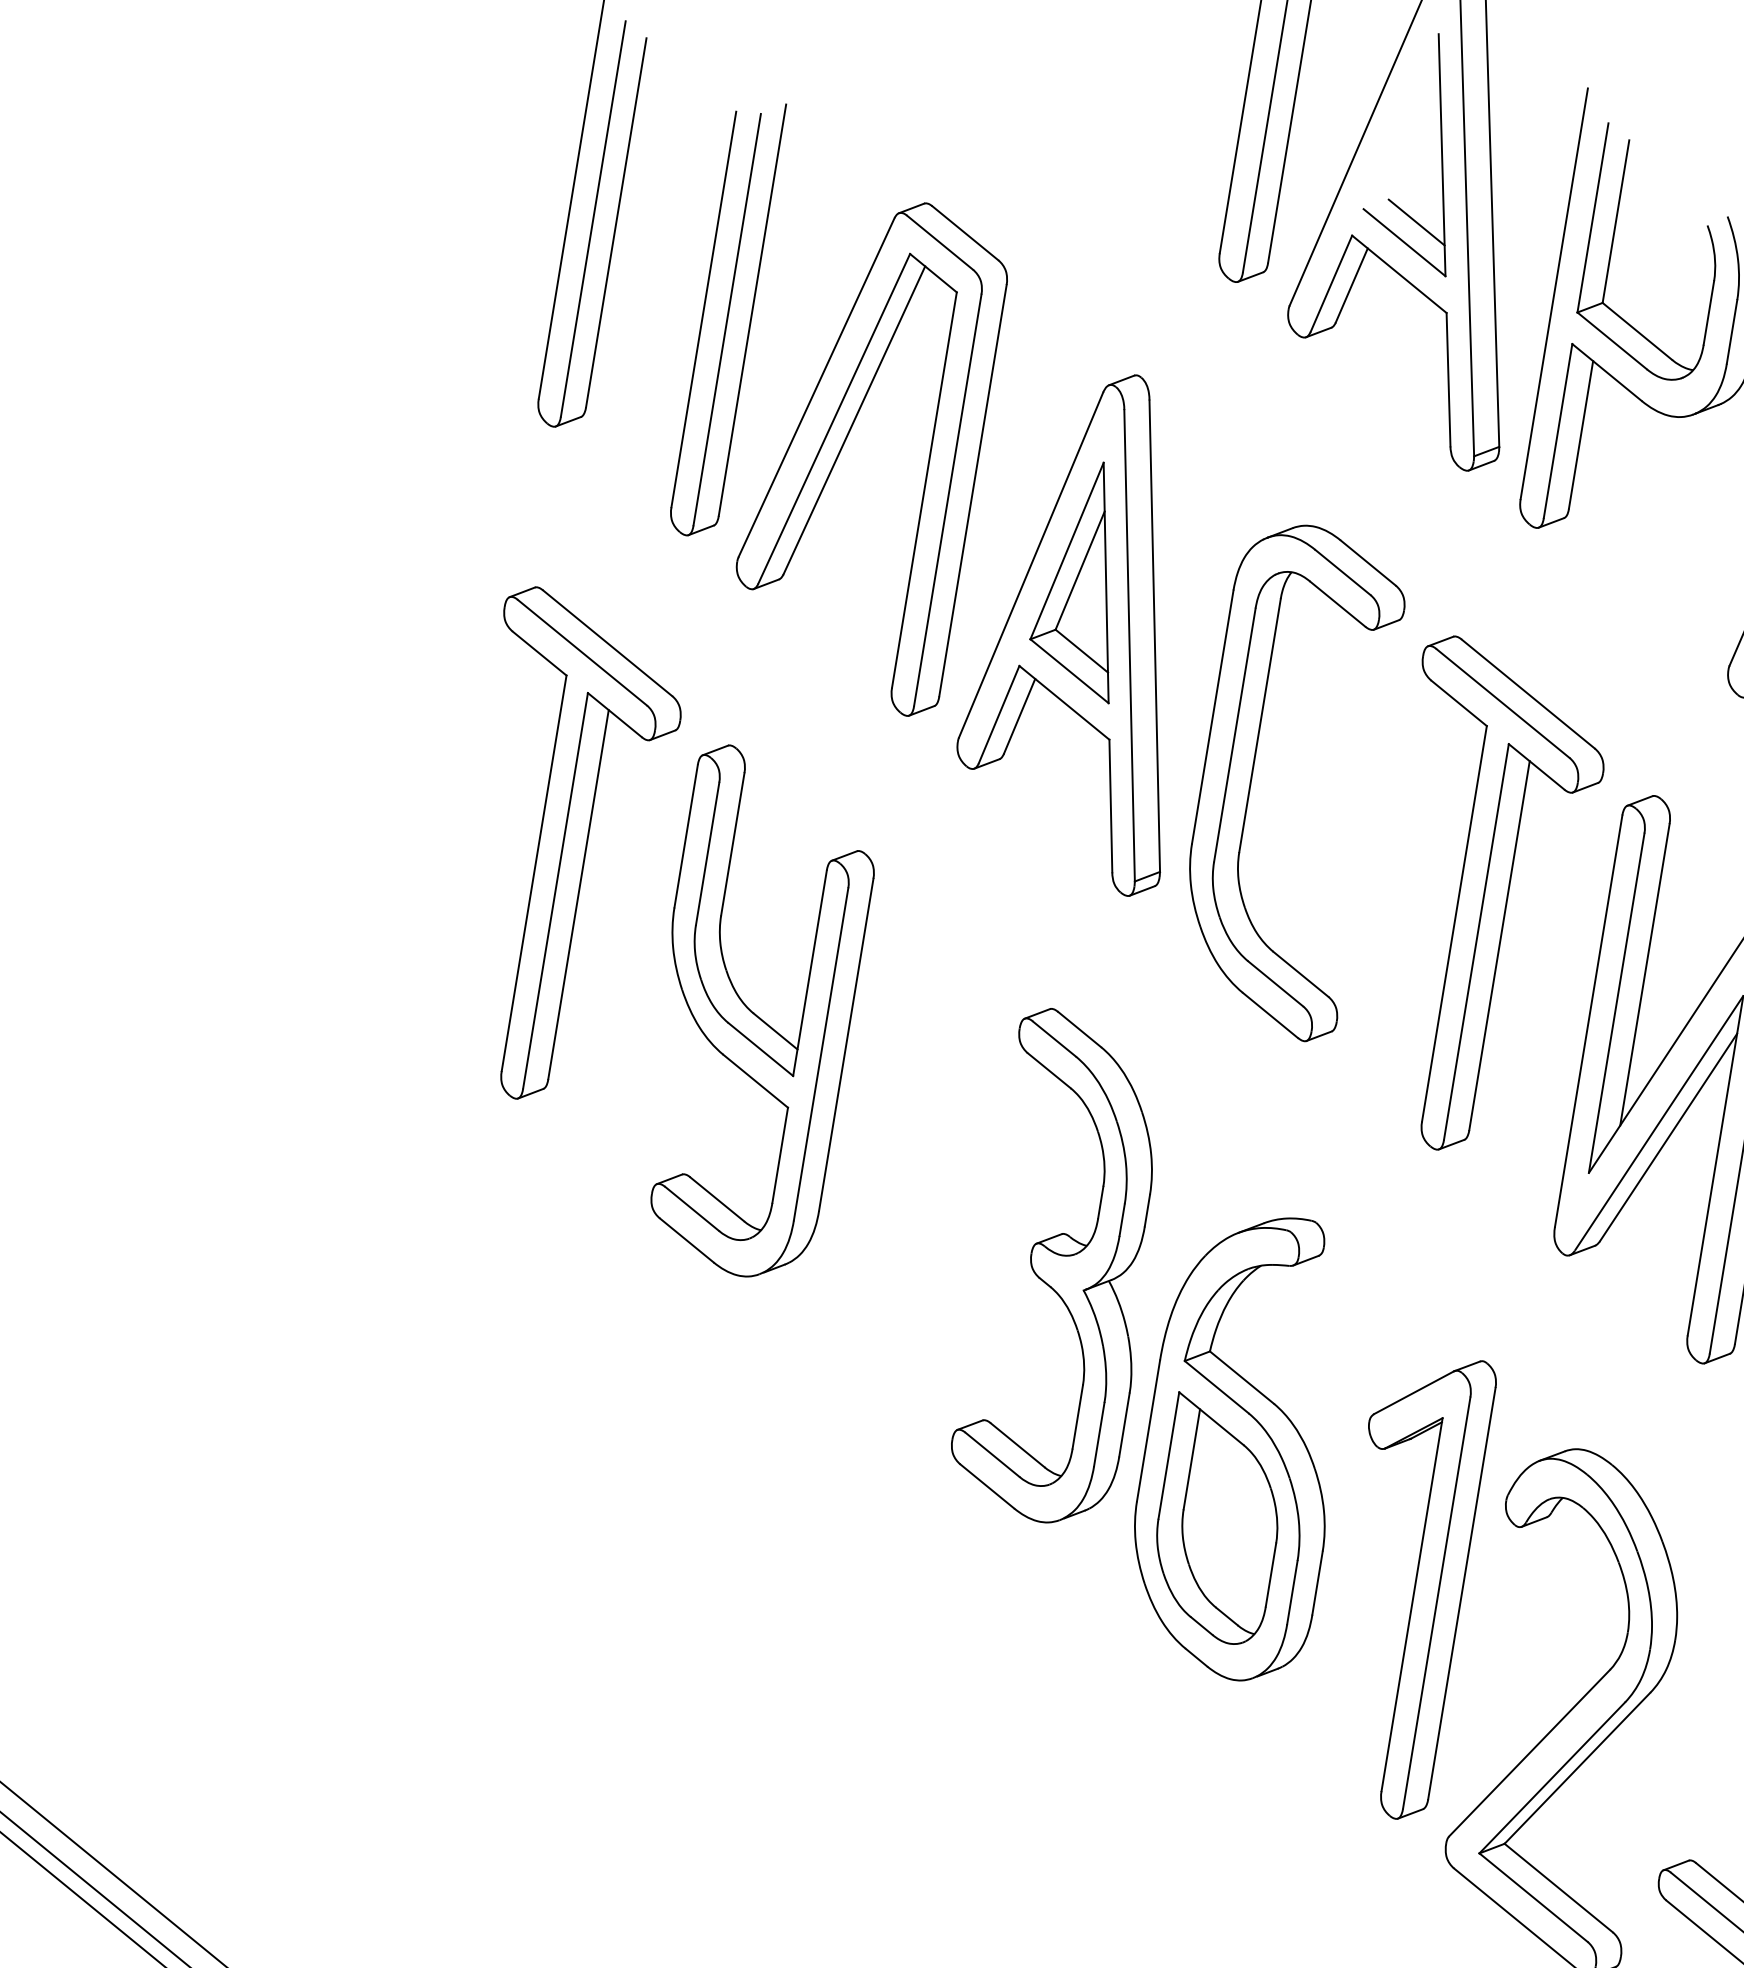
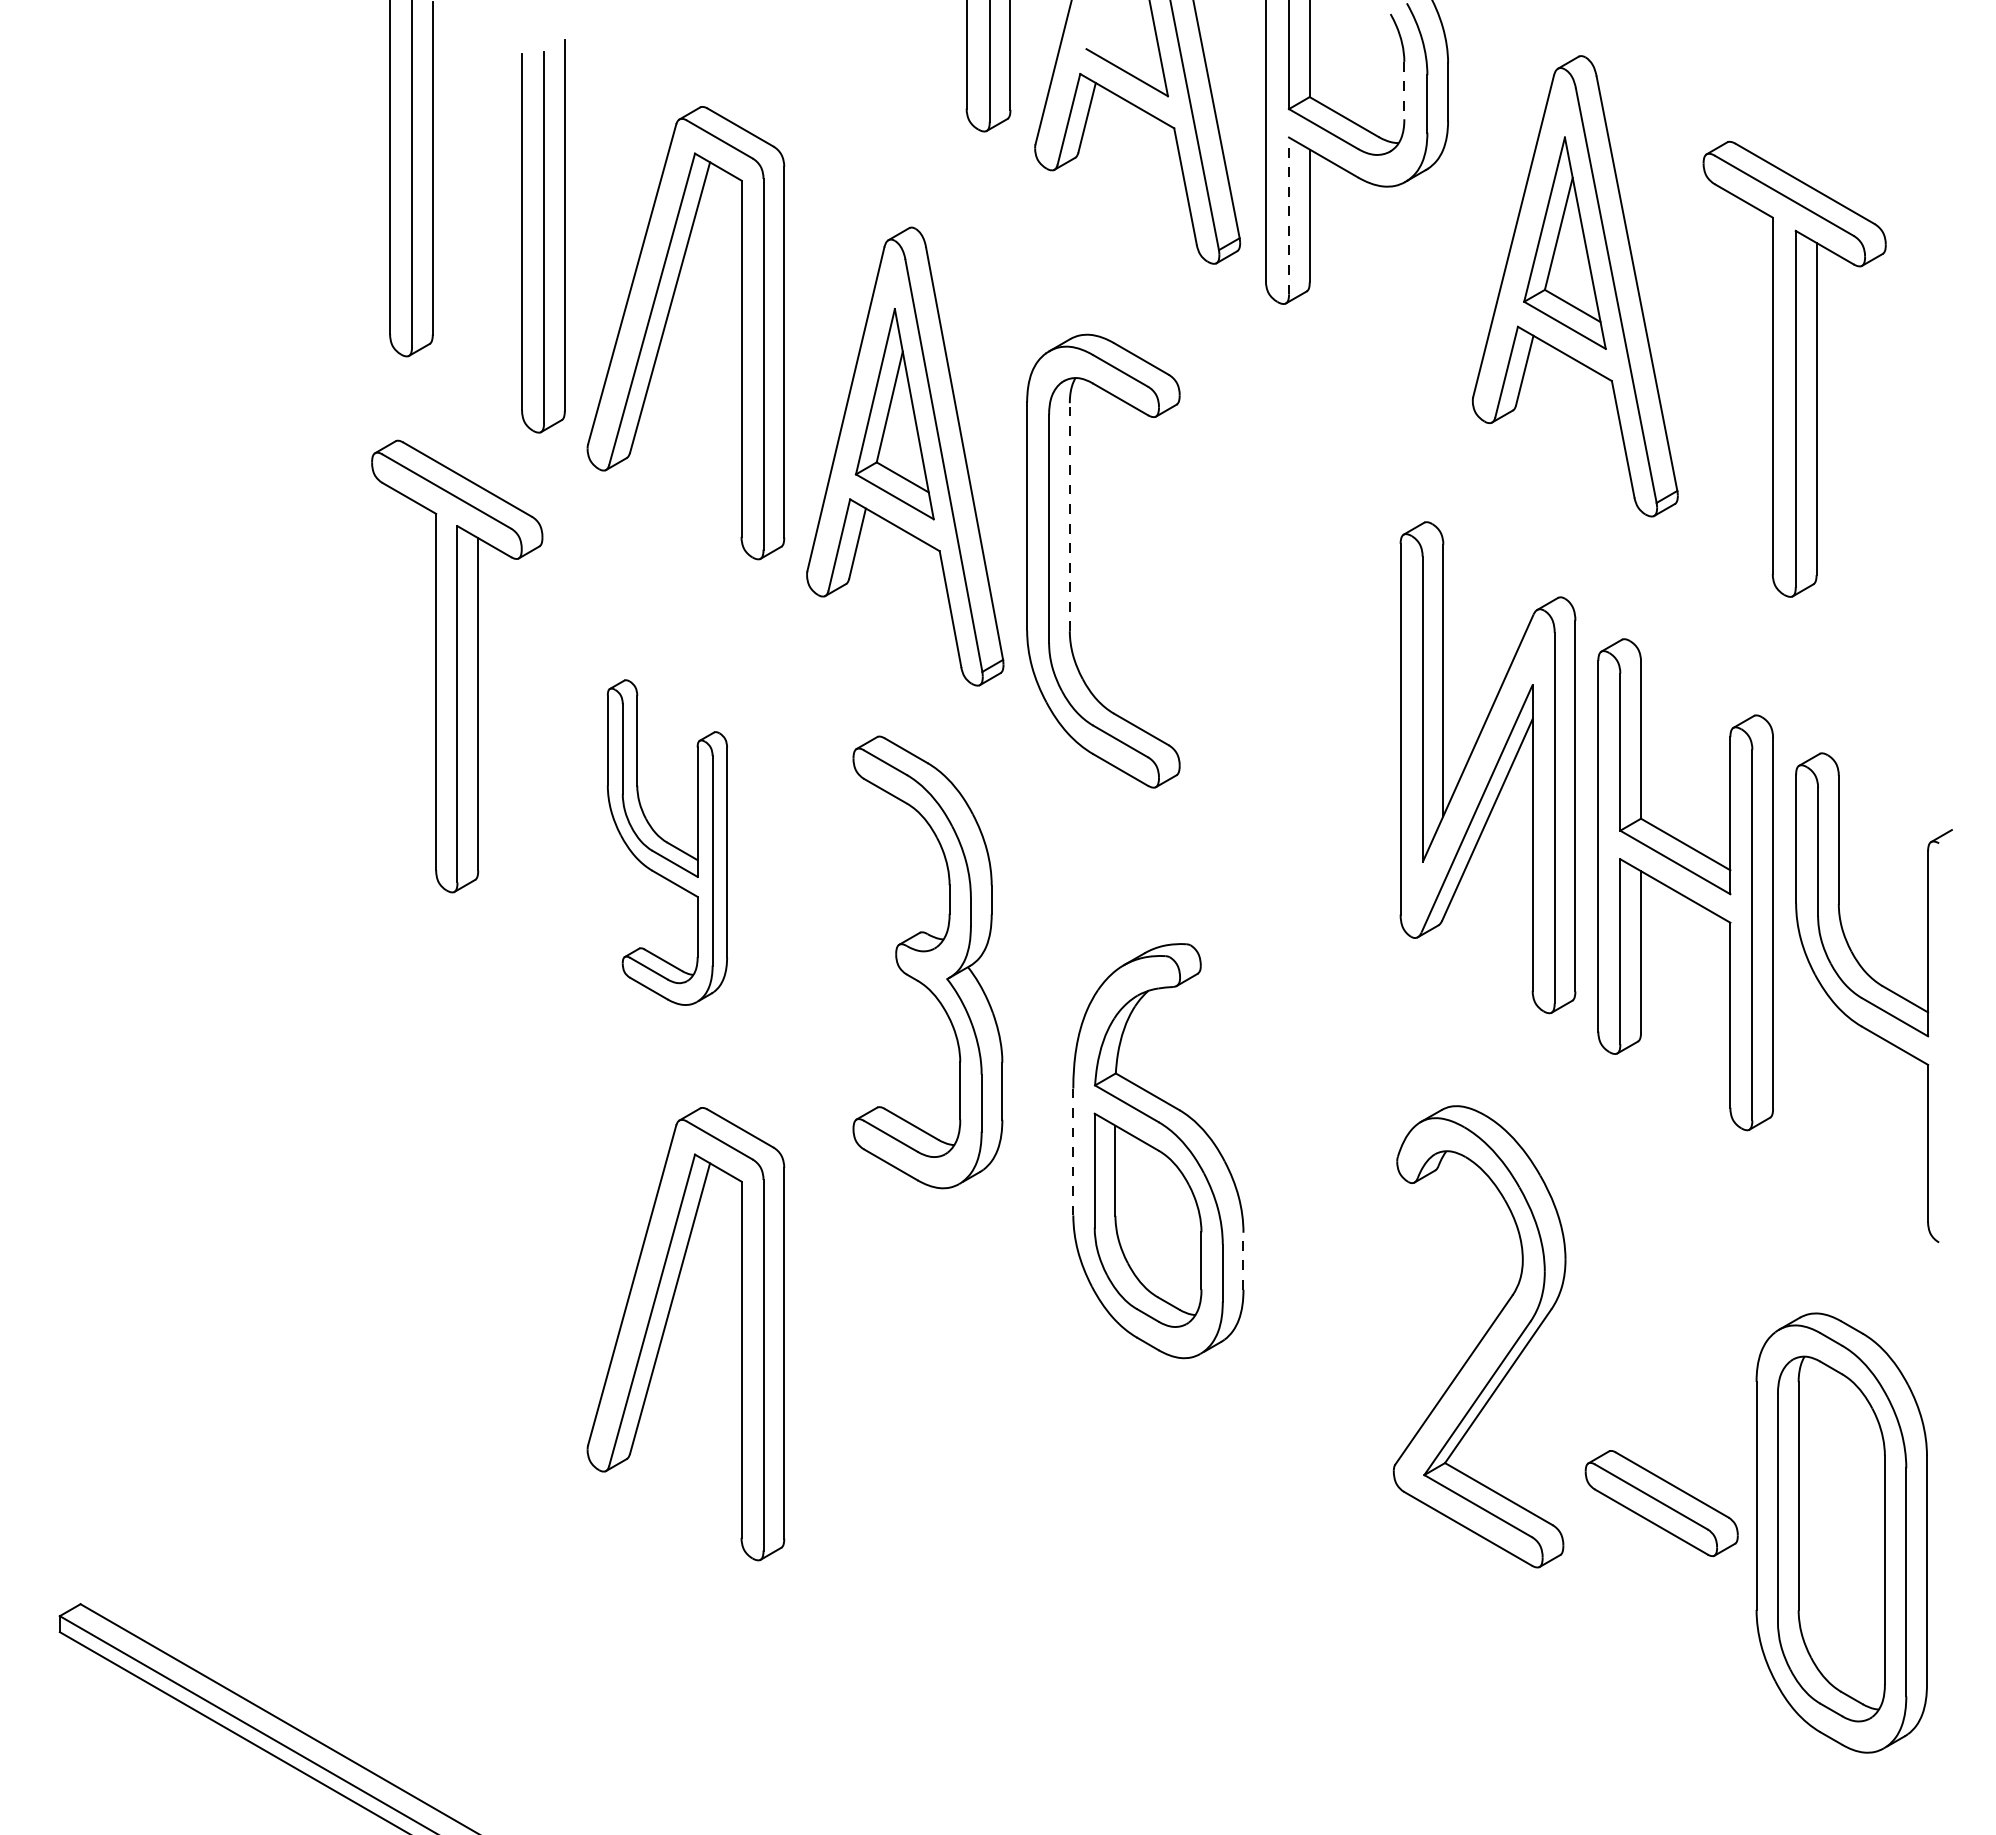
line: (1416, 222) -> (1134, 53), removed
line: (1709, 312) -> (1404, 90), solid -> dashed
line: (1558, 430) -> (1289, 215), solid -> dashed
line: (1259, 725) -> (1069, 517), solid -> dashed
part: (562, 848) -> (457, 666), moved
part: (1483, 899) -> (1290, 637), removed
part: (754, 1013) -> (667, 842), size x0.7
part: (1064, 1268) -> (927, 962), moved
line: (1148, 1431) -> (1073, 1152), solid -> dashed
part: (665, 1550) -> (666, 1326), added
line: (1317, 1582) -> (1243, 1260), solid -> dashed
part: (1415, 1585) -> (1329, 1249), removed

